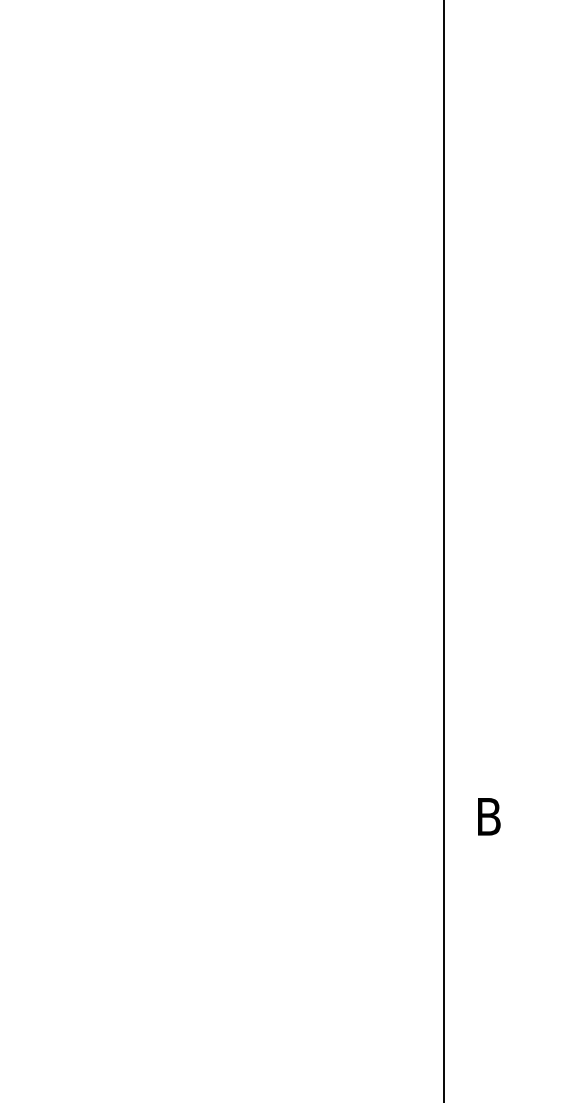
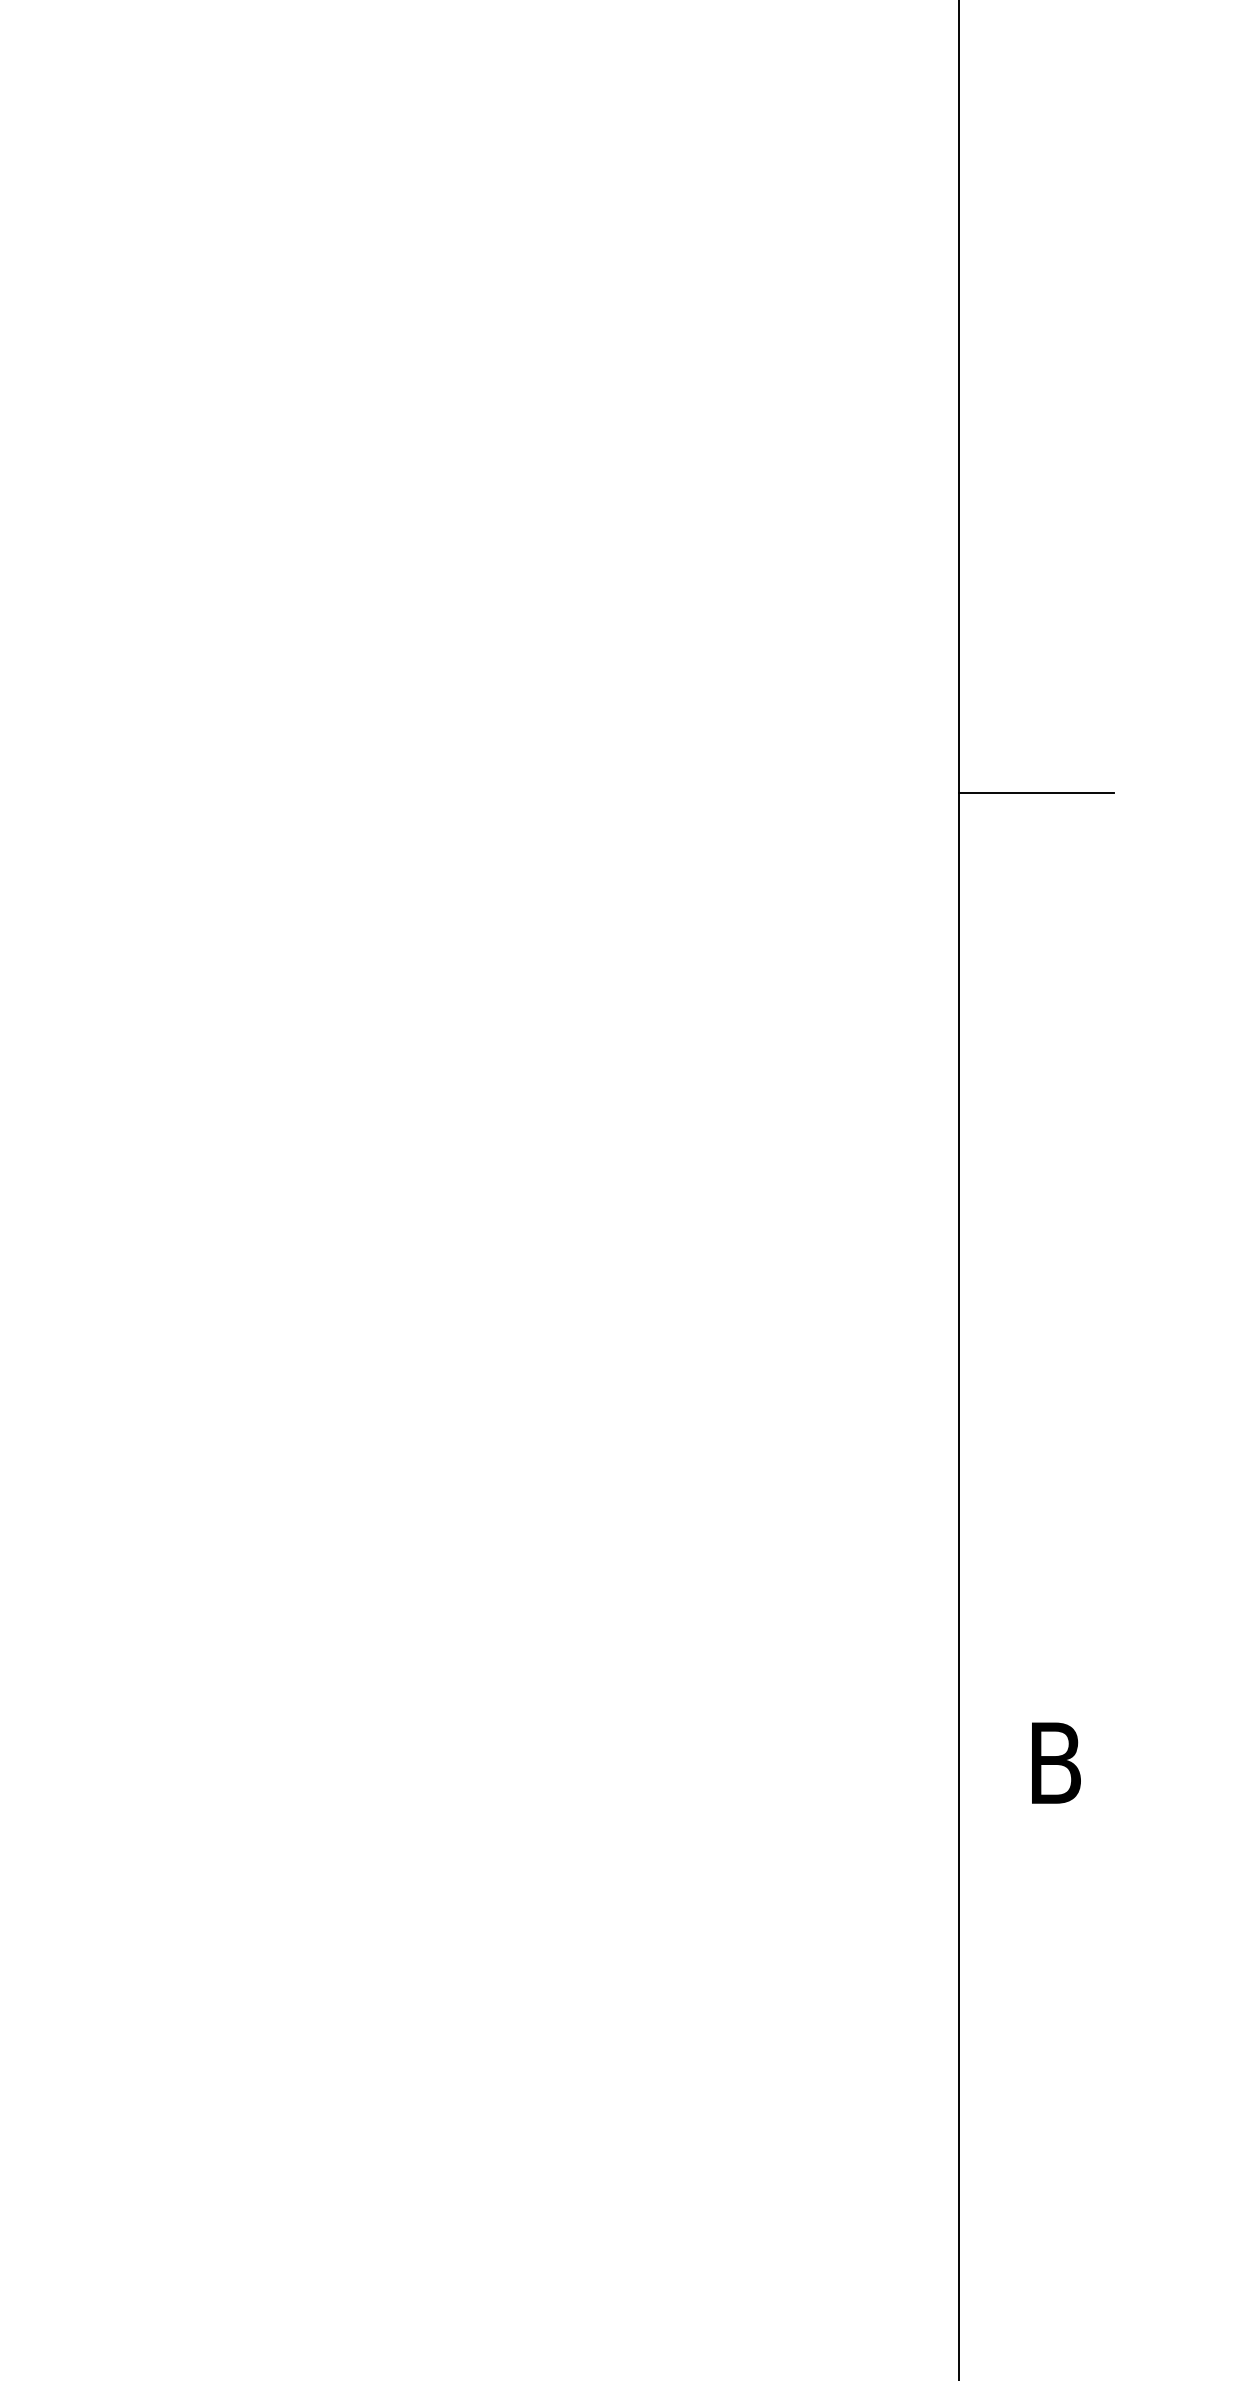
line: (479, 367) -> (1035, 793), added

